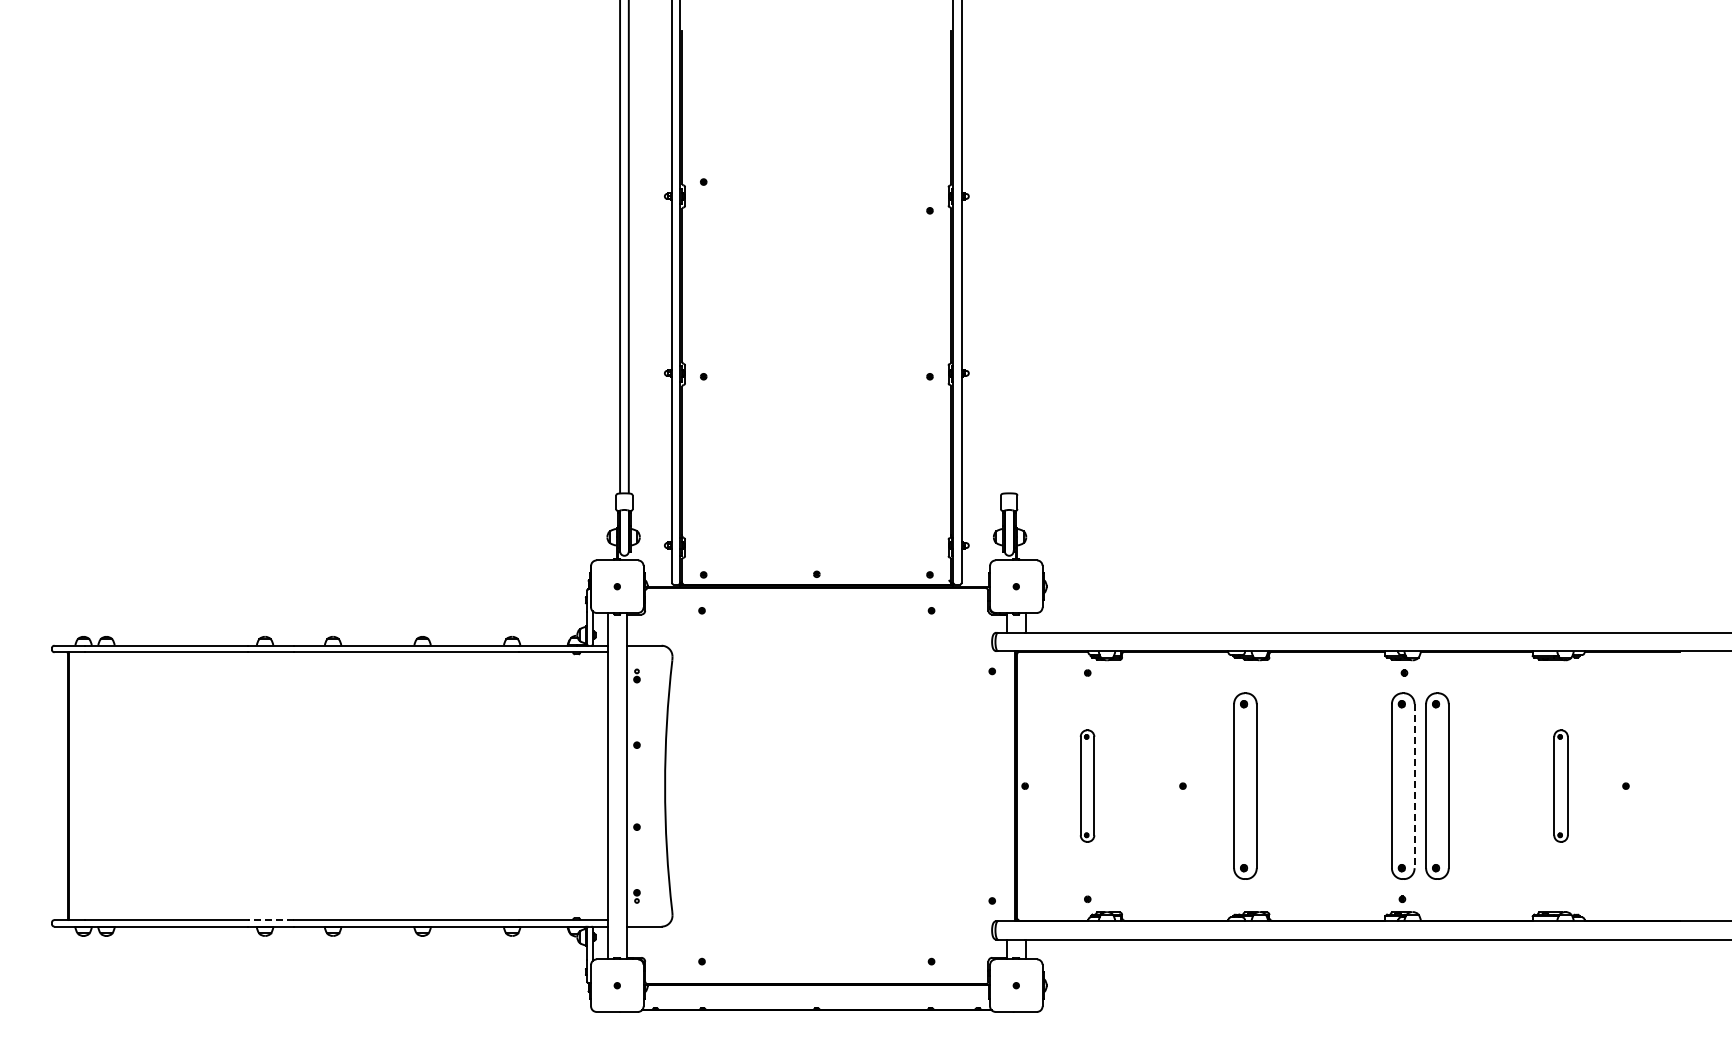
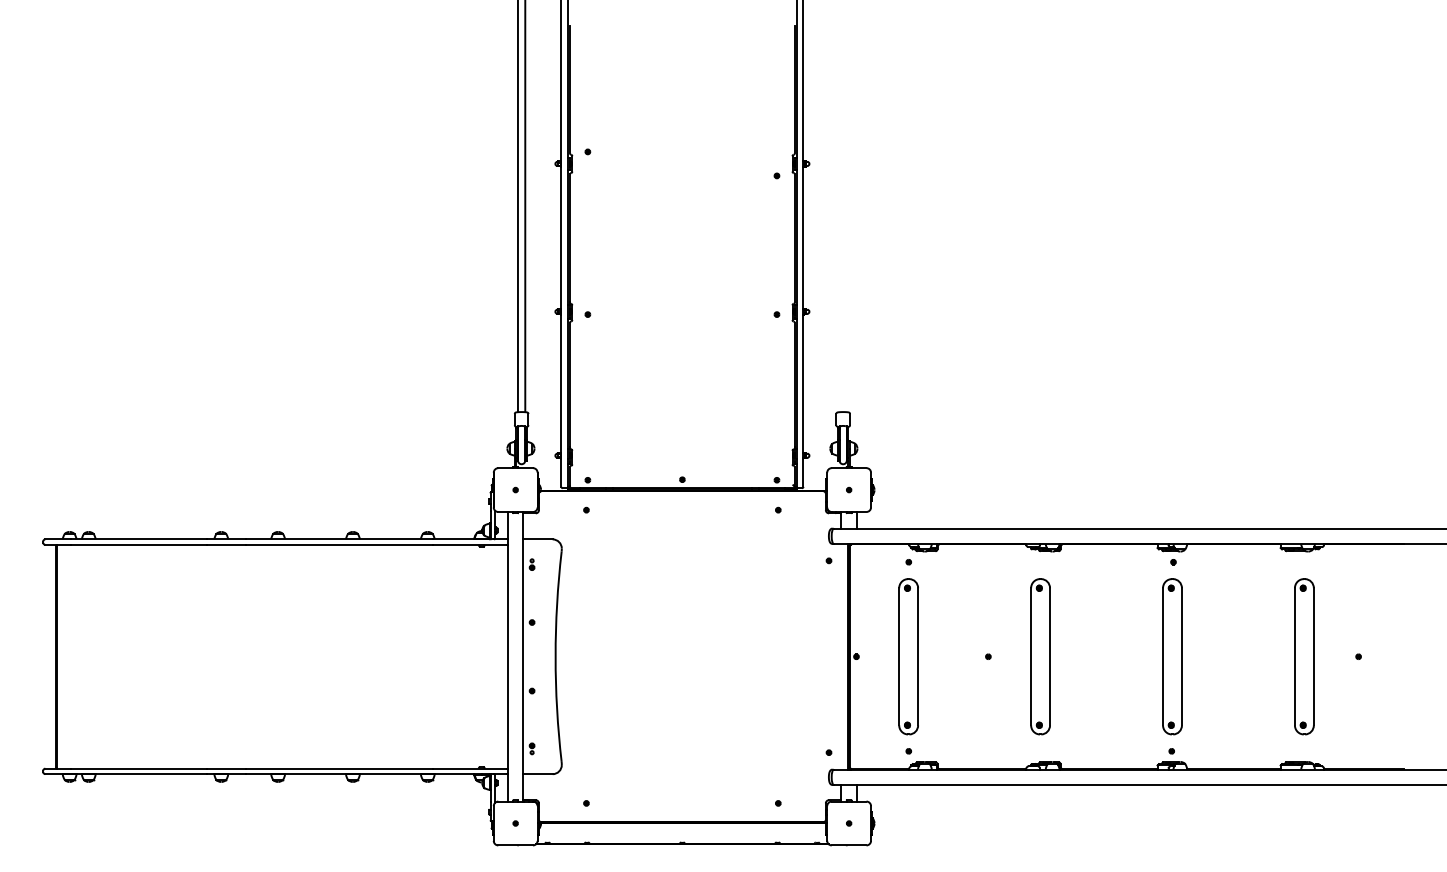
part: (1087, 785) -> (908, 656), size x1.67
part: (1437, 785) -> (1201, 656), removed
part: (1560, 785) -> (1303, 656), size x1.67
line: (1414, 786) -> (1181, 657), dashed -> solid
line: (271, 920) -> (226, 769), dashed -> solid

